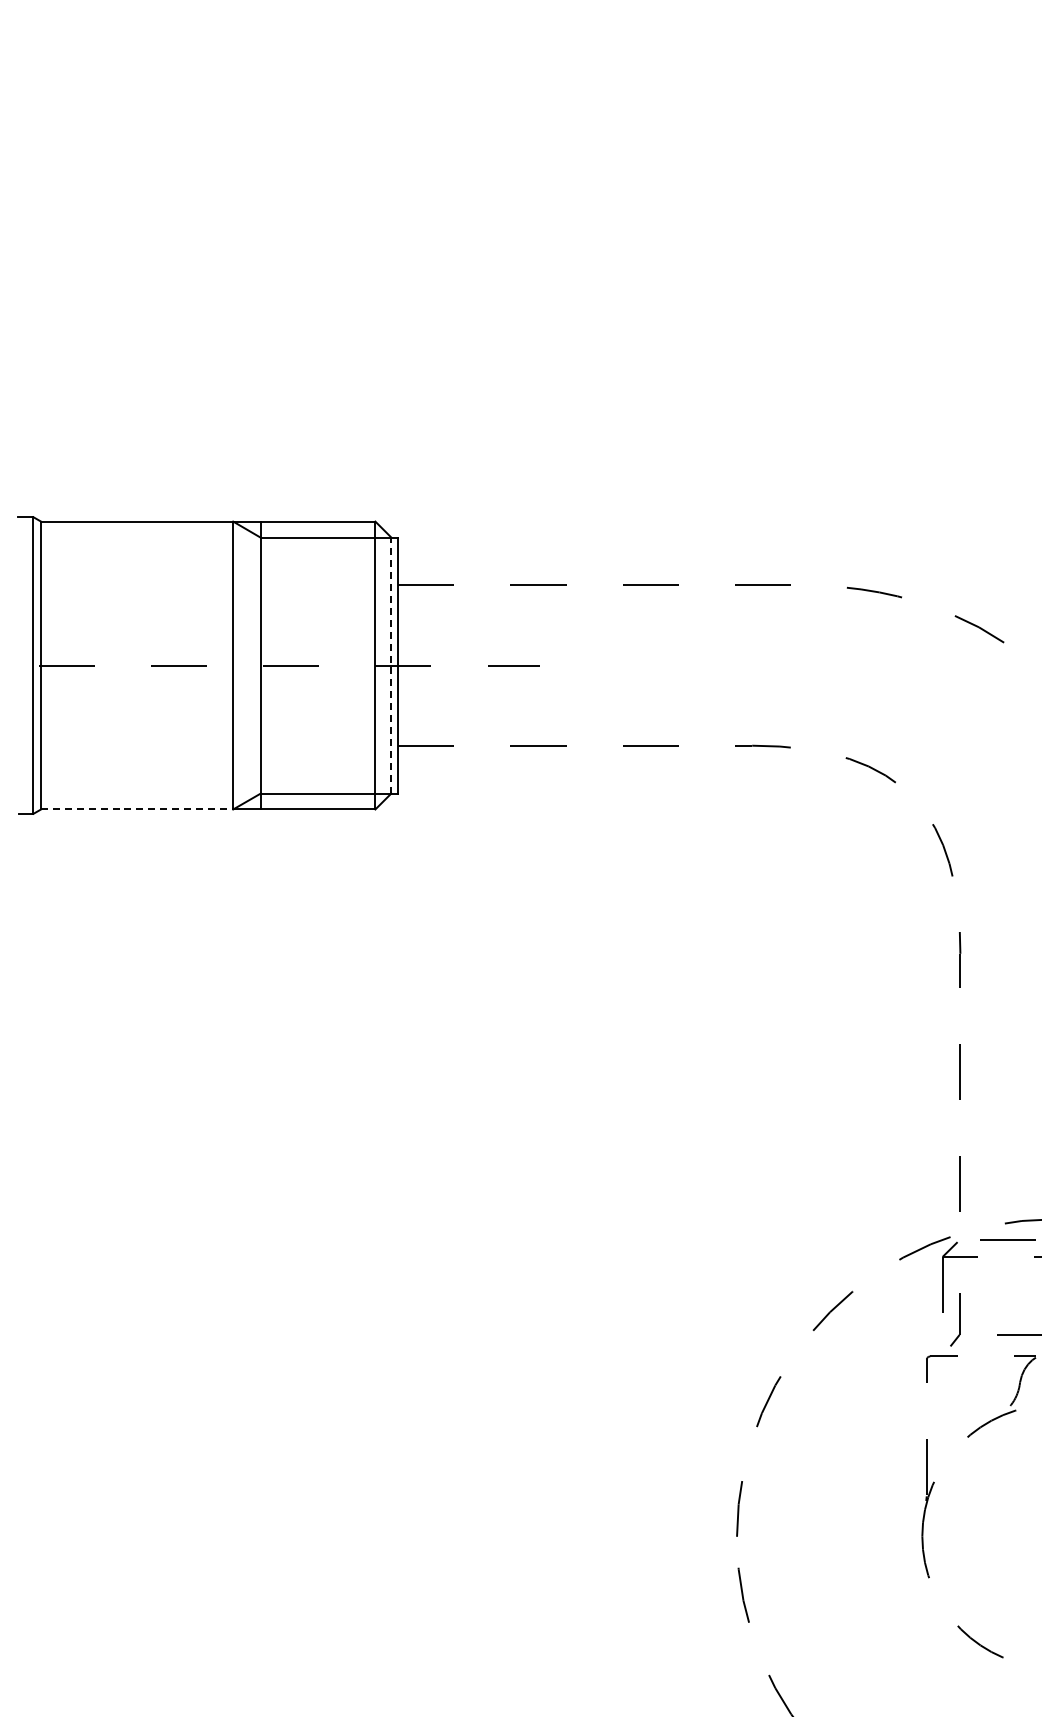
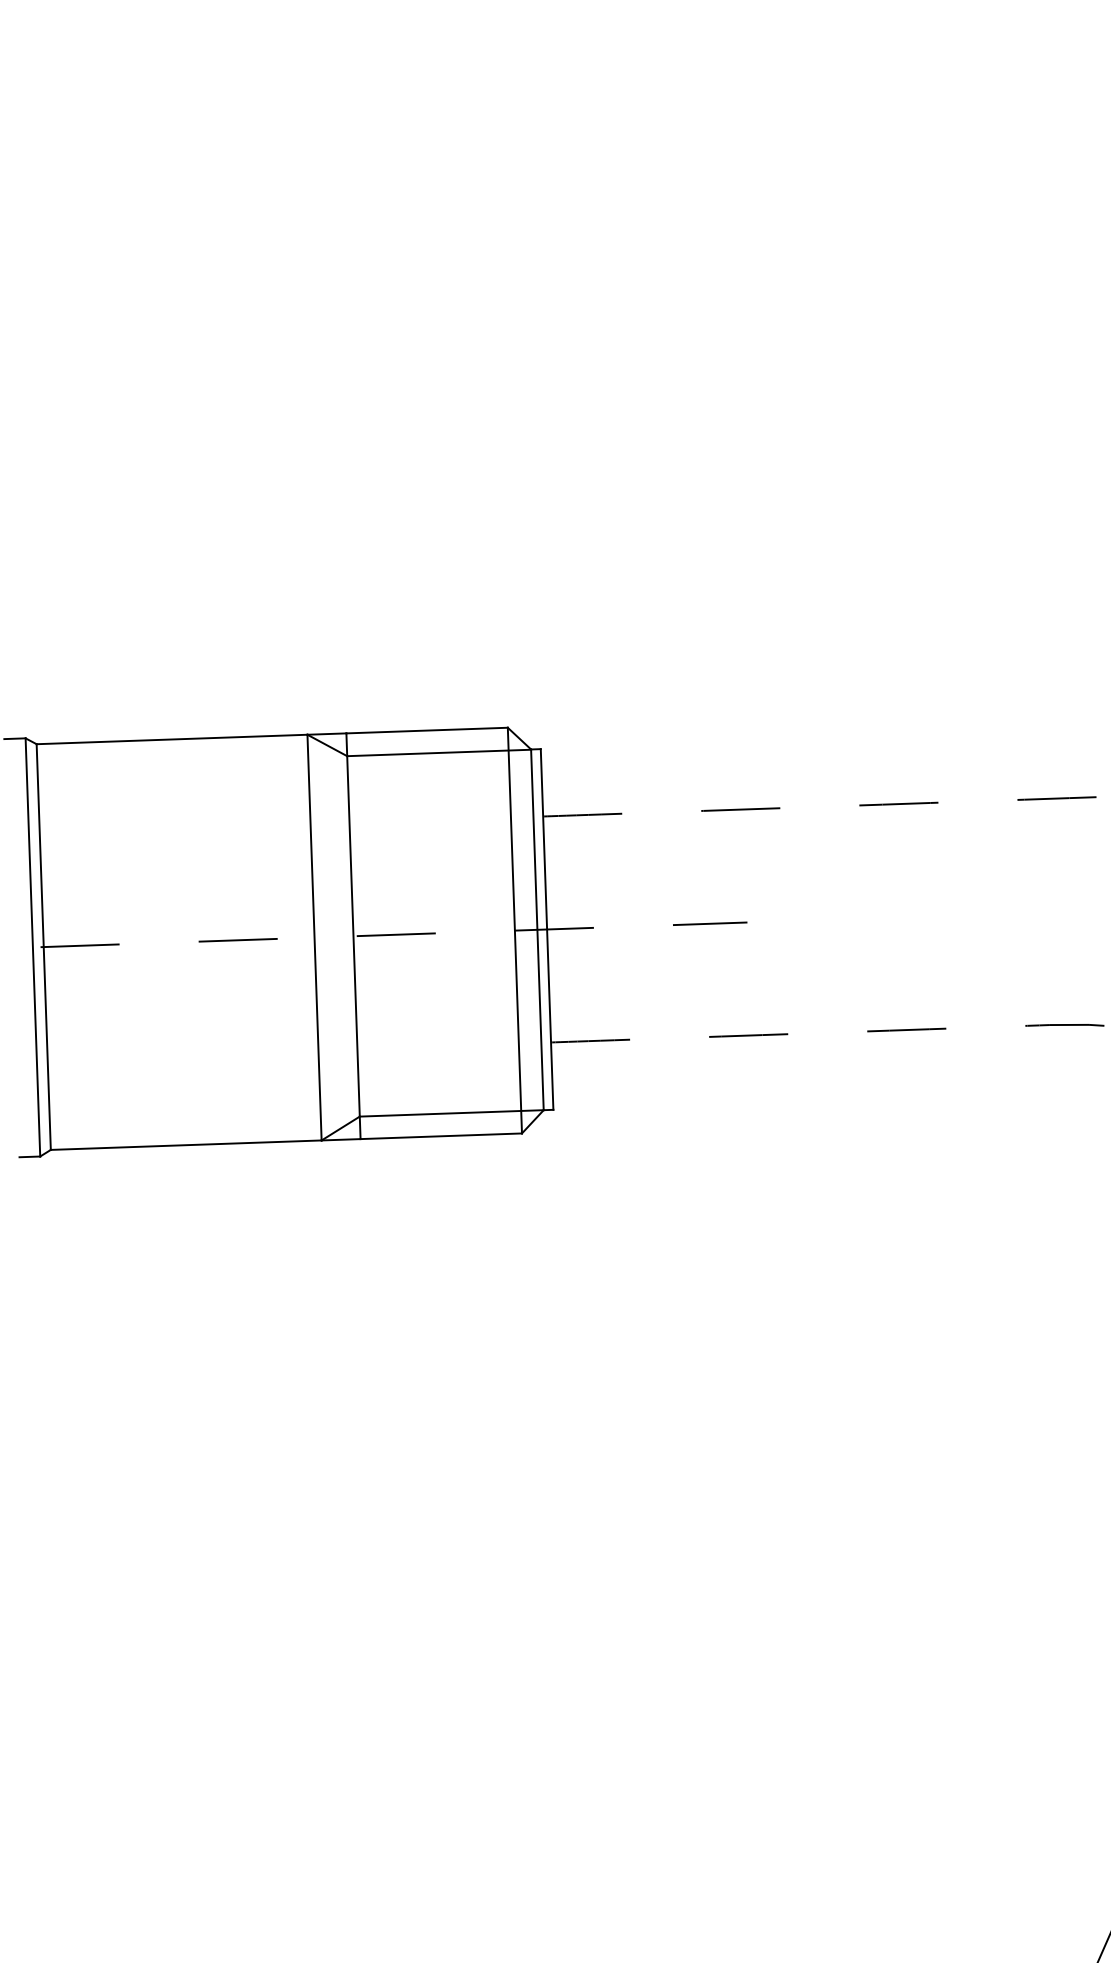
line: (391, 665) -> (537, 929), dashed -> solid
line: (137, 809) -> (186, 1145), dashed -> solid

